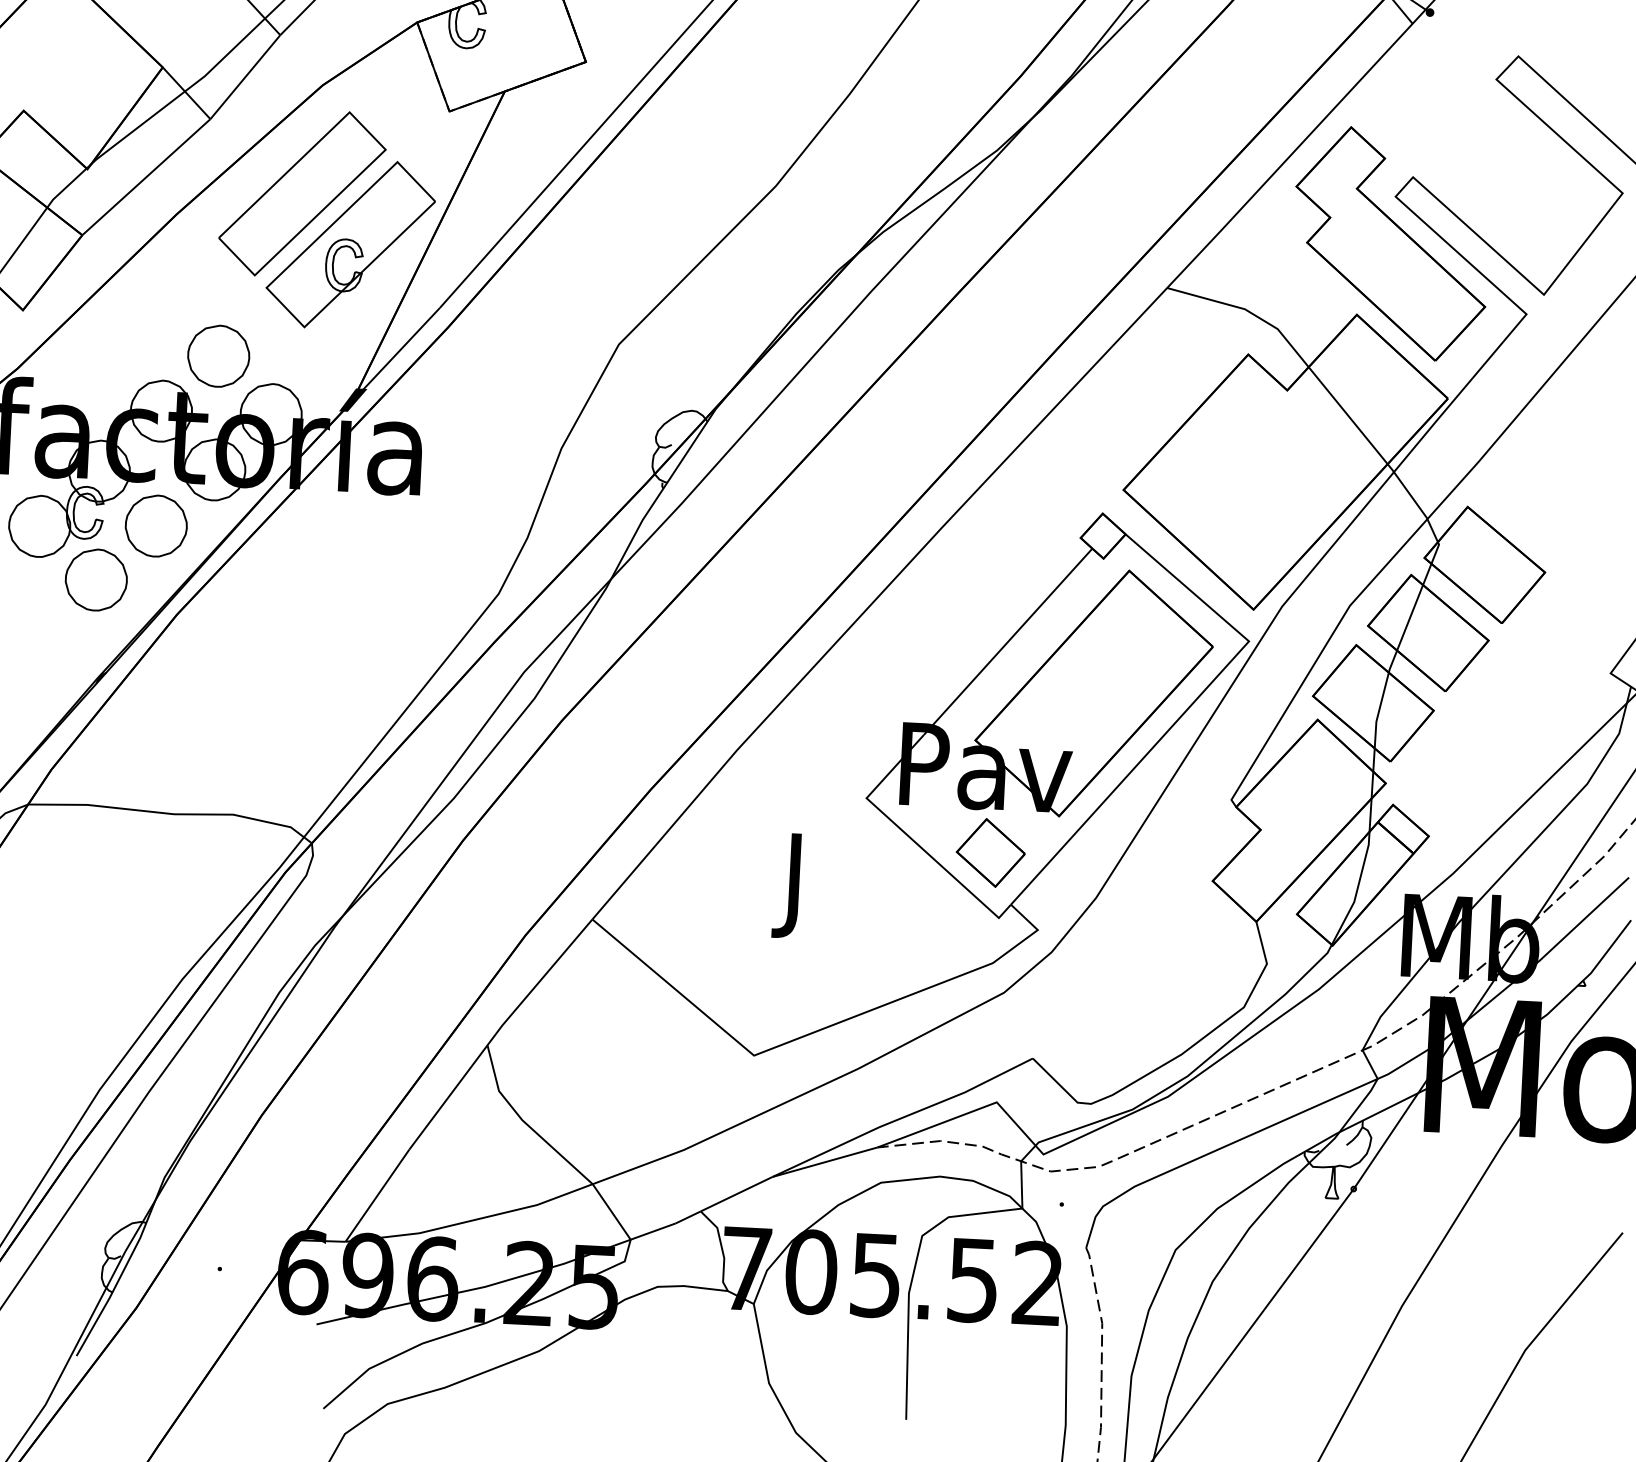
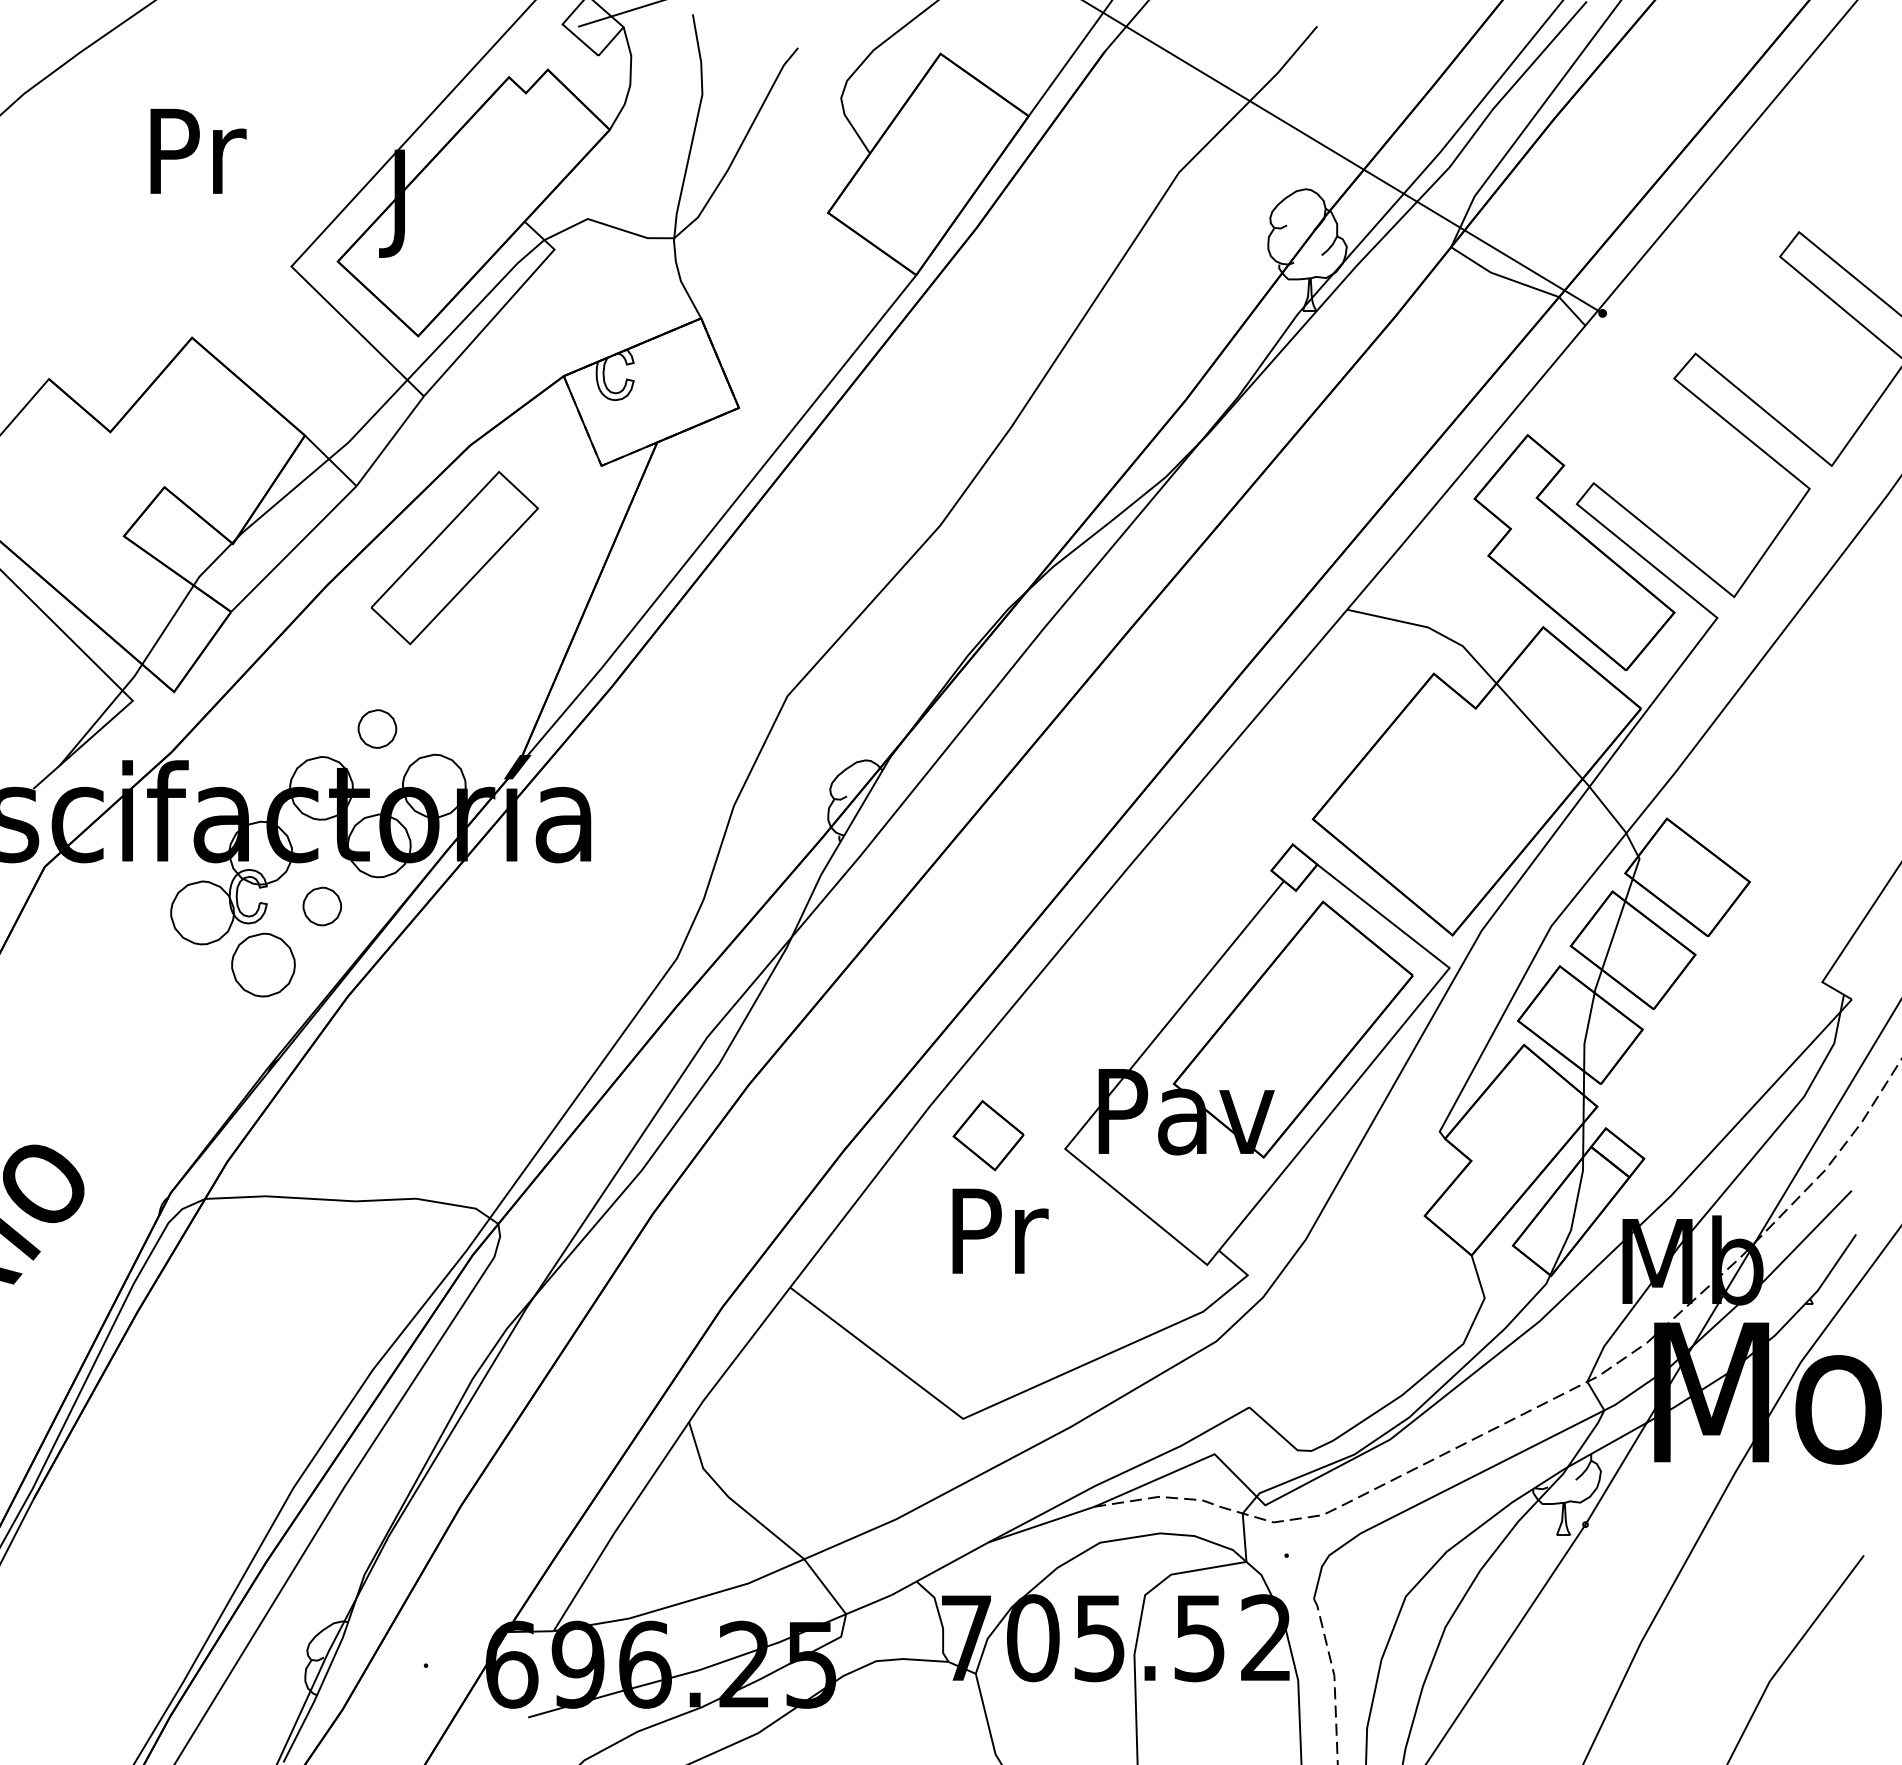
part: (350, 244) -> (506, 607), removed
part: (218, 355) -> (377, 728), size x0.6
part: (156, 526) -> (322, 906), size x0.6
part: (990, 852) -> (988, 1135), moved
text: (799, 886) -> (1000, 1242), J -> Pr

